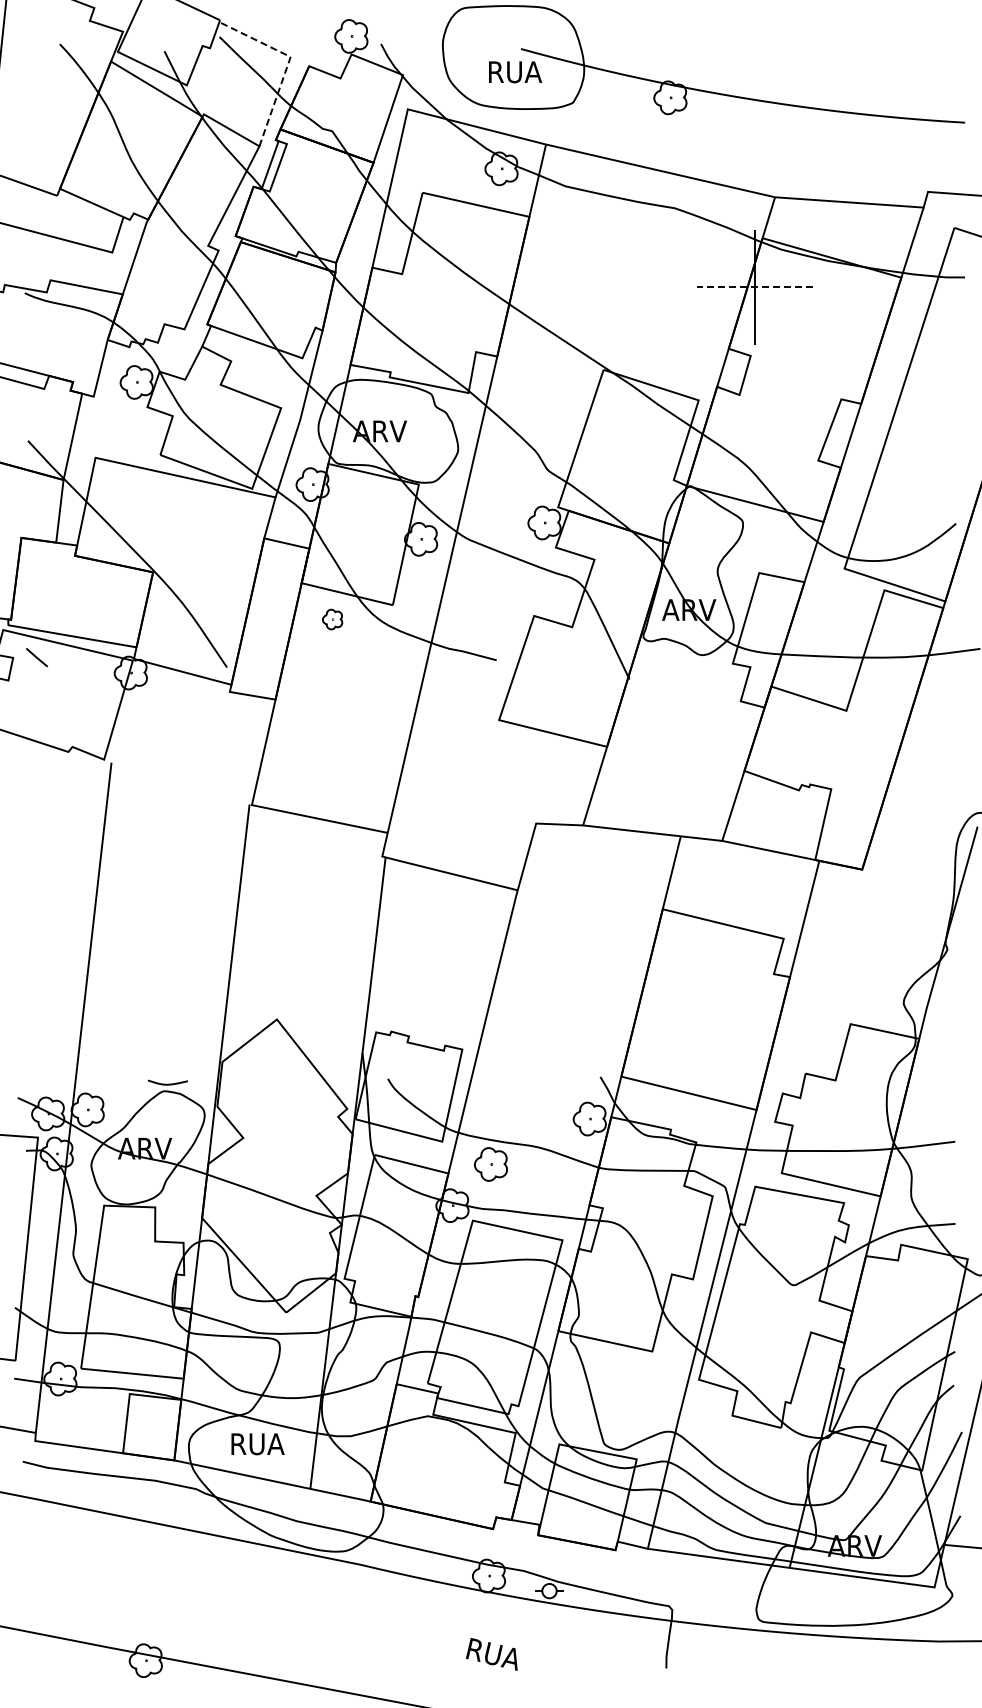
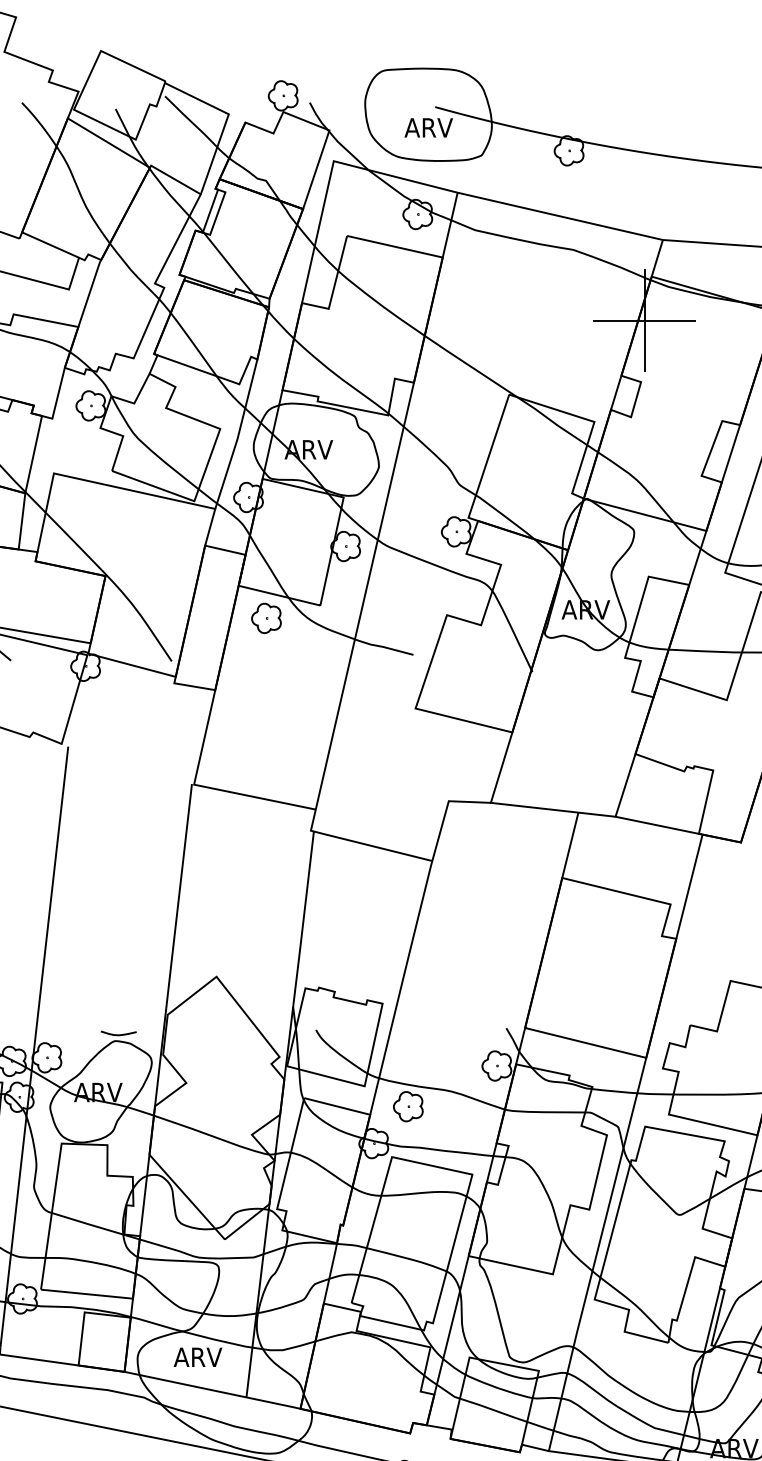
line: (288, 63) -> (226, 120), dashed -> solid
text: (514, 72) -> (429, 128), RUA -> ARV
line: (754, 287) -> (644, 320), dashed -> solid
part: (332, 619) -> (266, 618), size x1.67
text: (256, 1444) -> (198, 1357), RUA -> ARV

